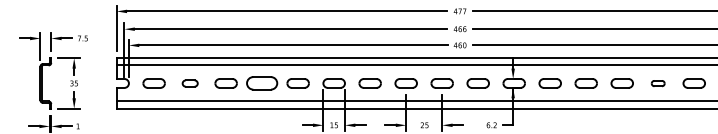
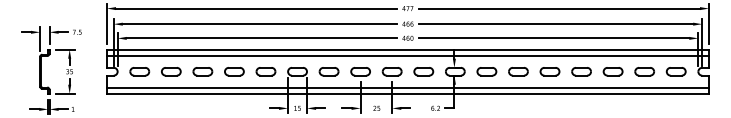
part: (190, 83) -> (171, 71), size x1.43
part: (262, 83) -> (234, 71), size x0.71
part: (658, 83) -> (581, 71), size x1.67

